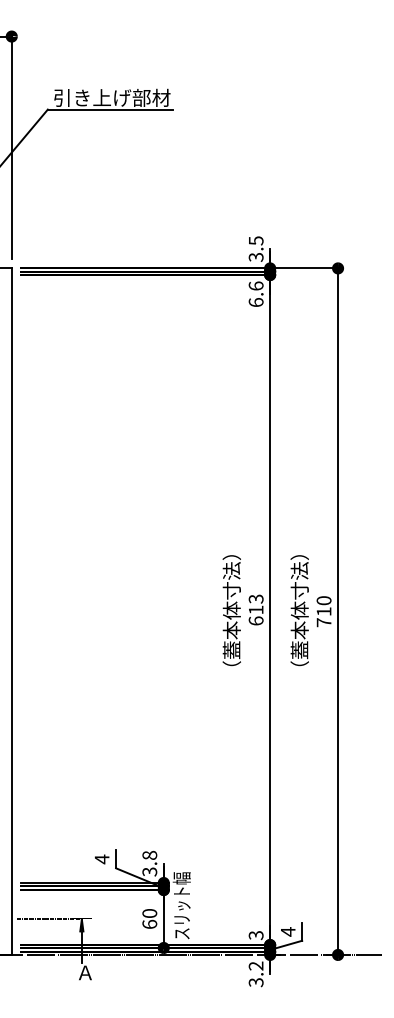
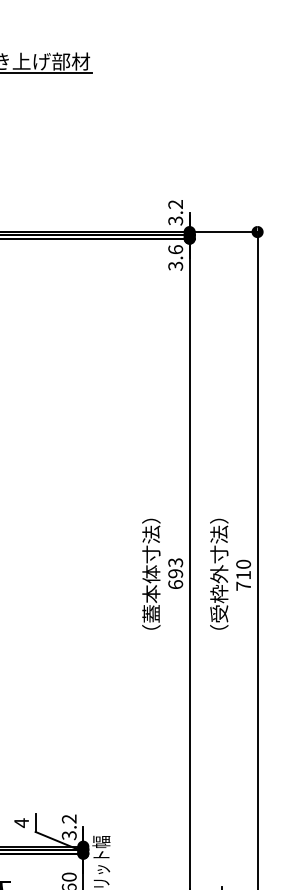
text: (255, 240) -> (175, 204), 3.5 -> 3.2
text: (255, 302) -> (175, 266), 6.6 -> 3.6
text: (255, 609) -> (175, 573), 613 -> 693
text: (299, 630) -> (219, 594), （蓋本体寸法） -> （受枠外寸法）
text: (149, 854) -> (69, 818), 3.8 -> 3.2

